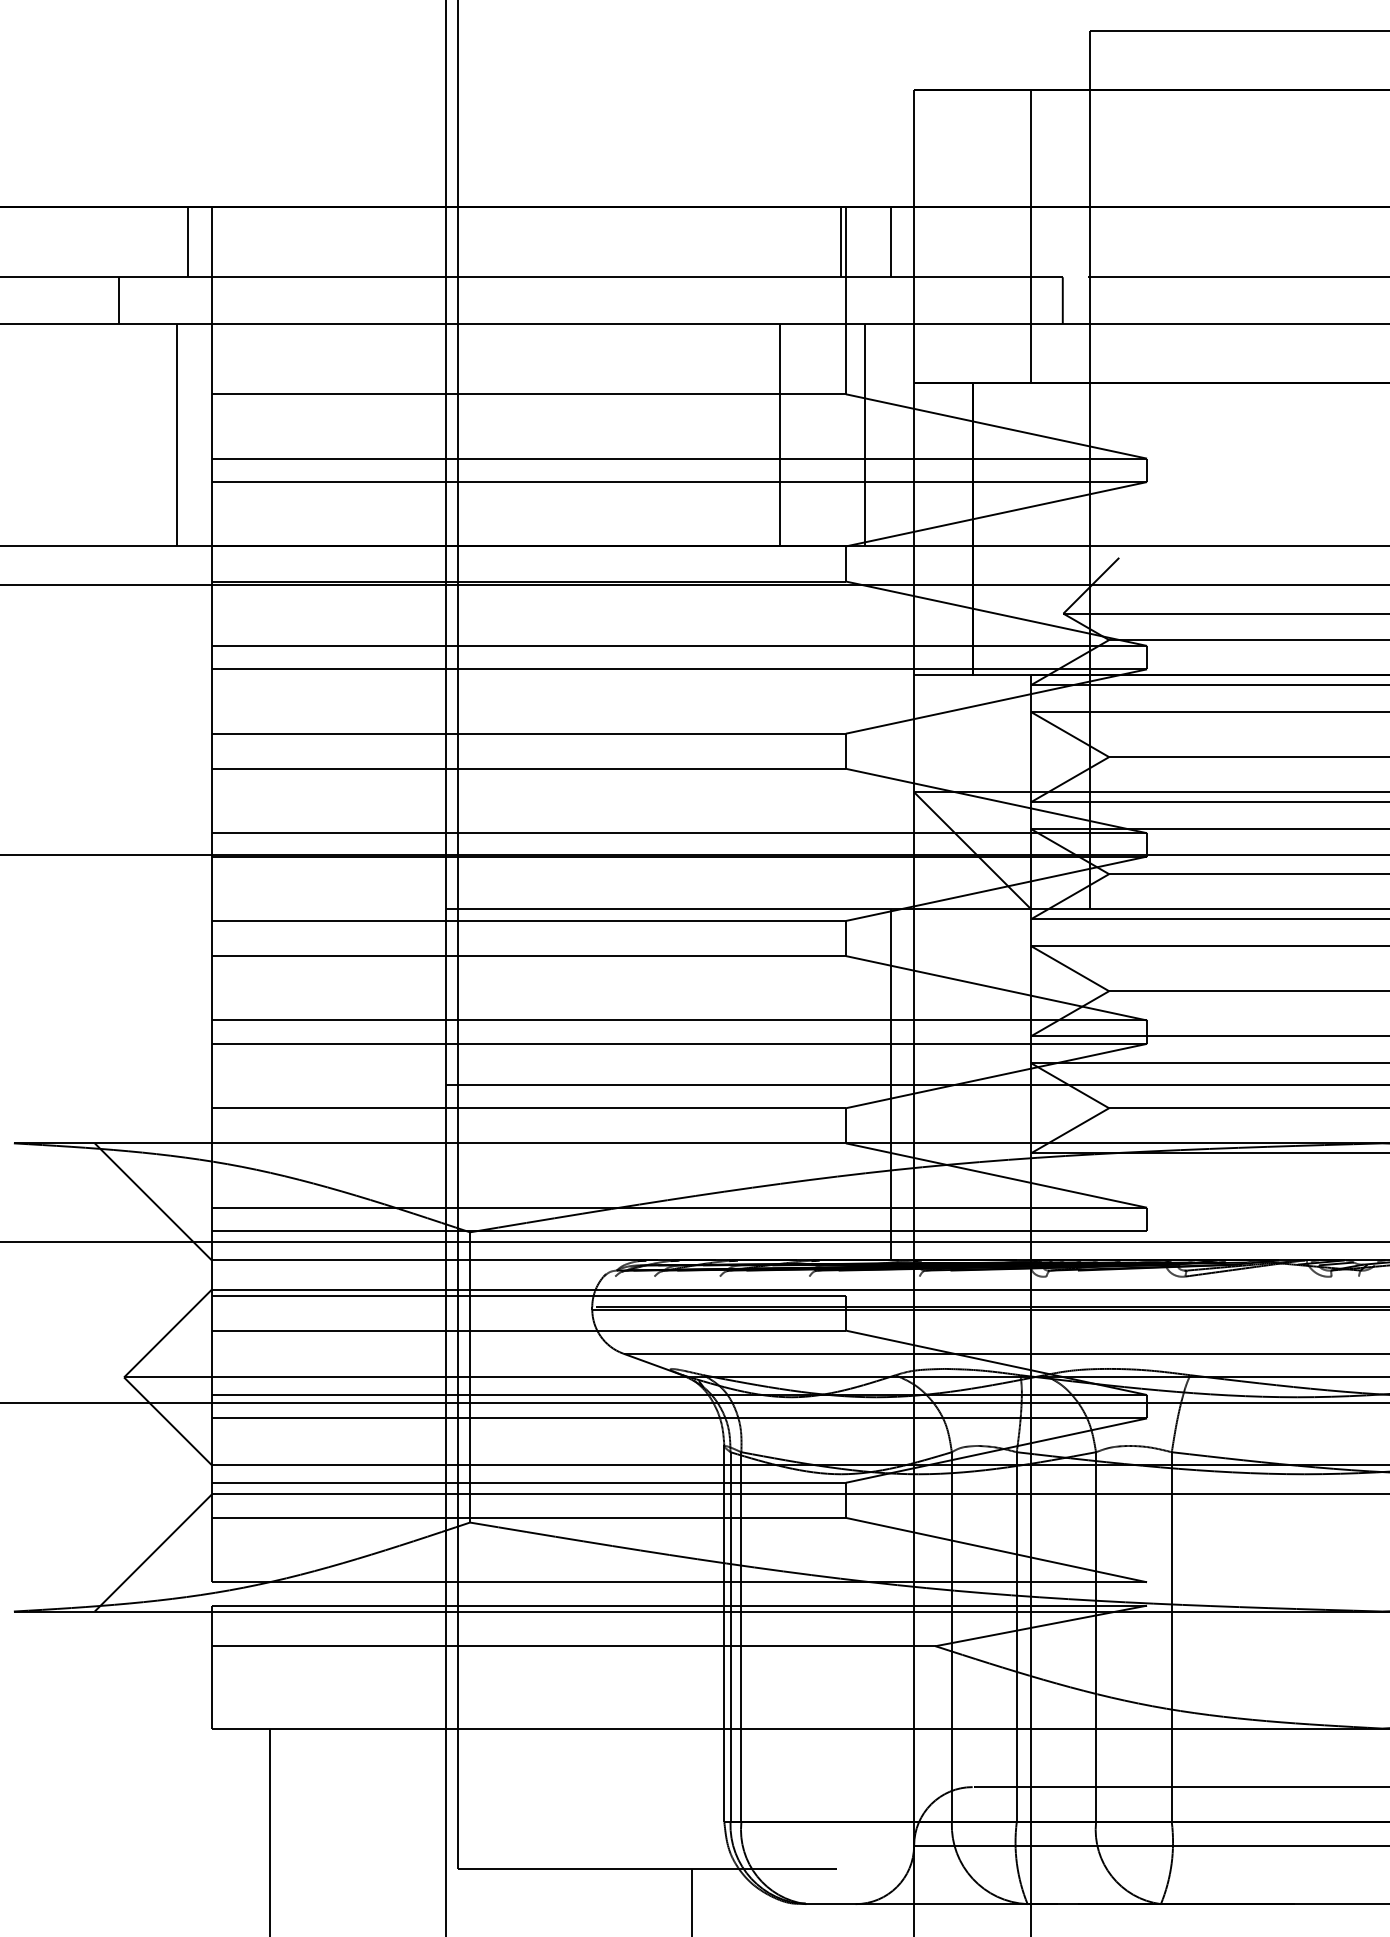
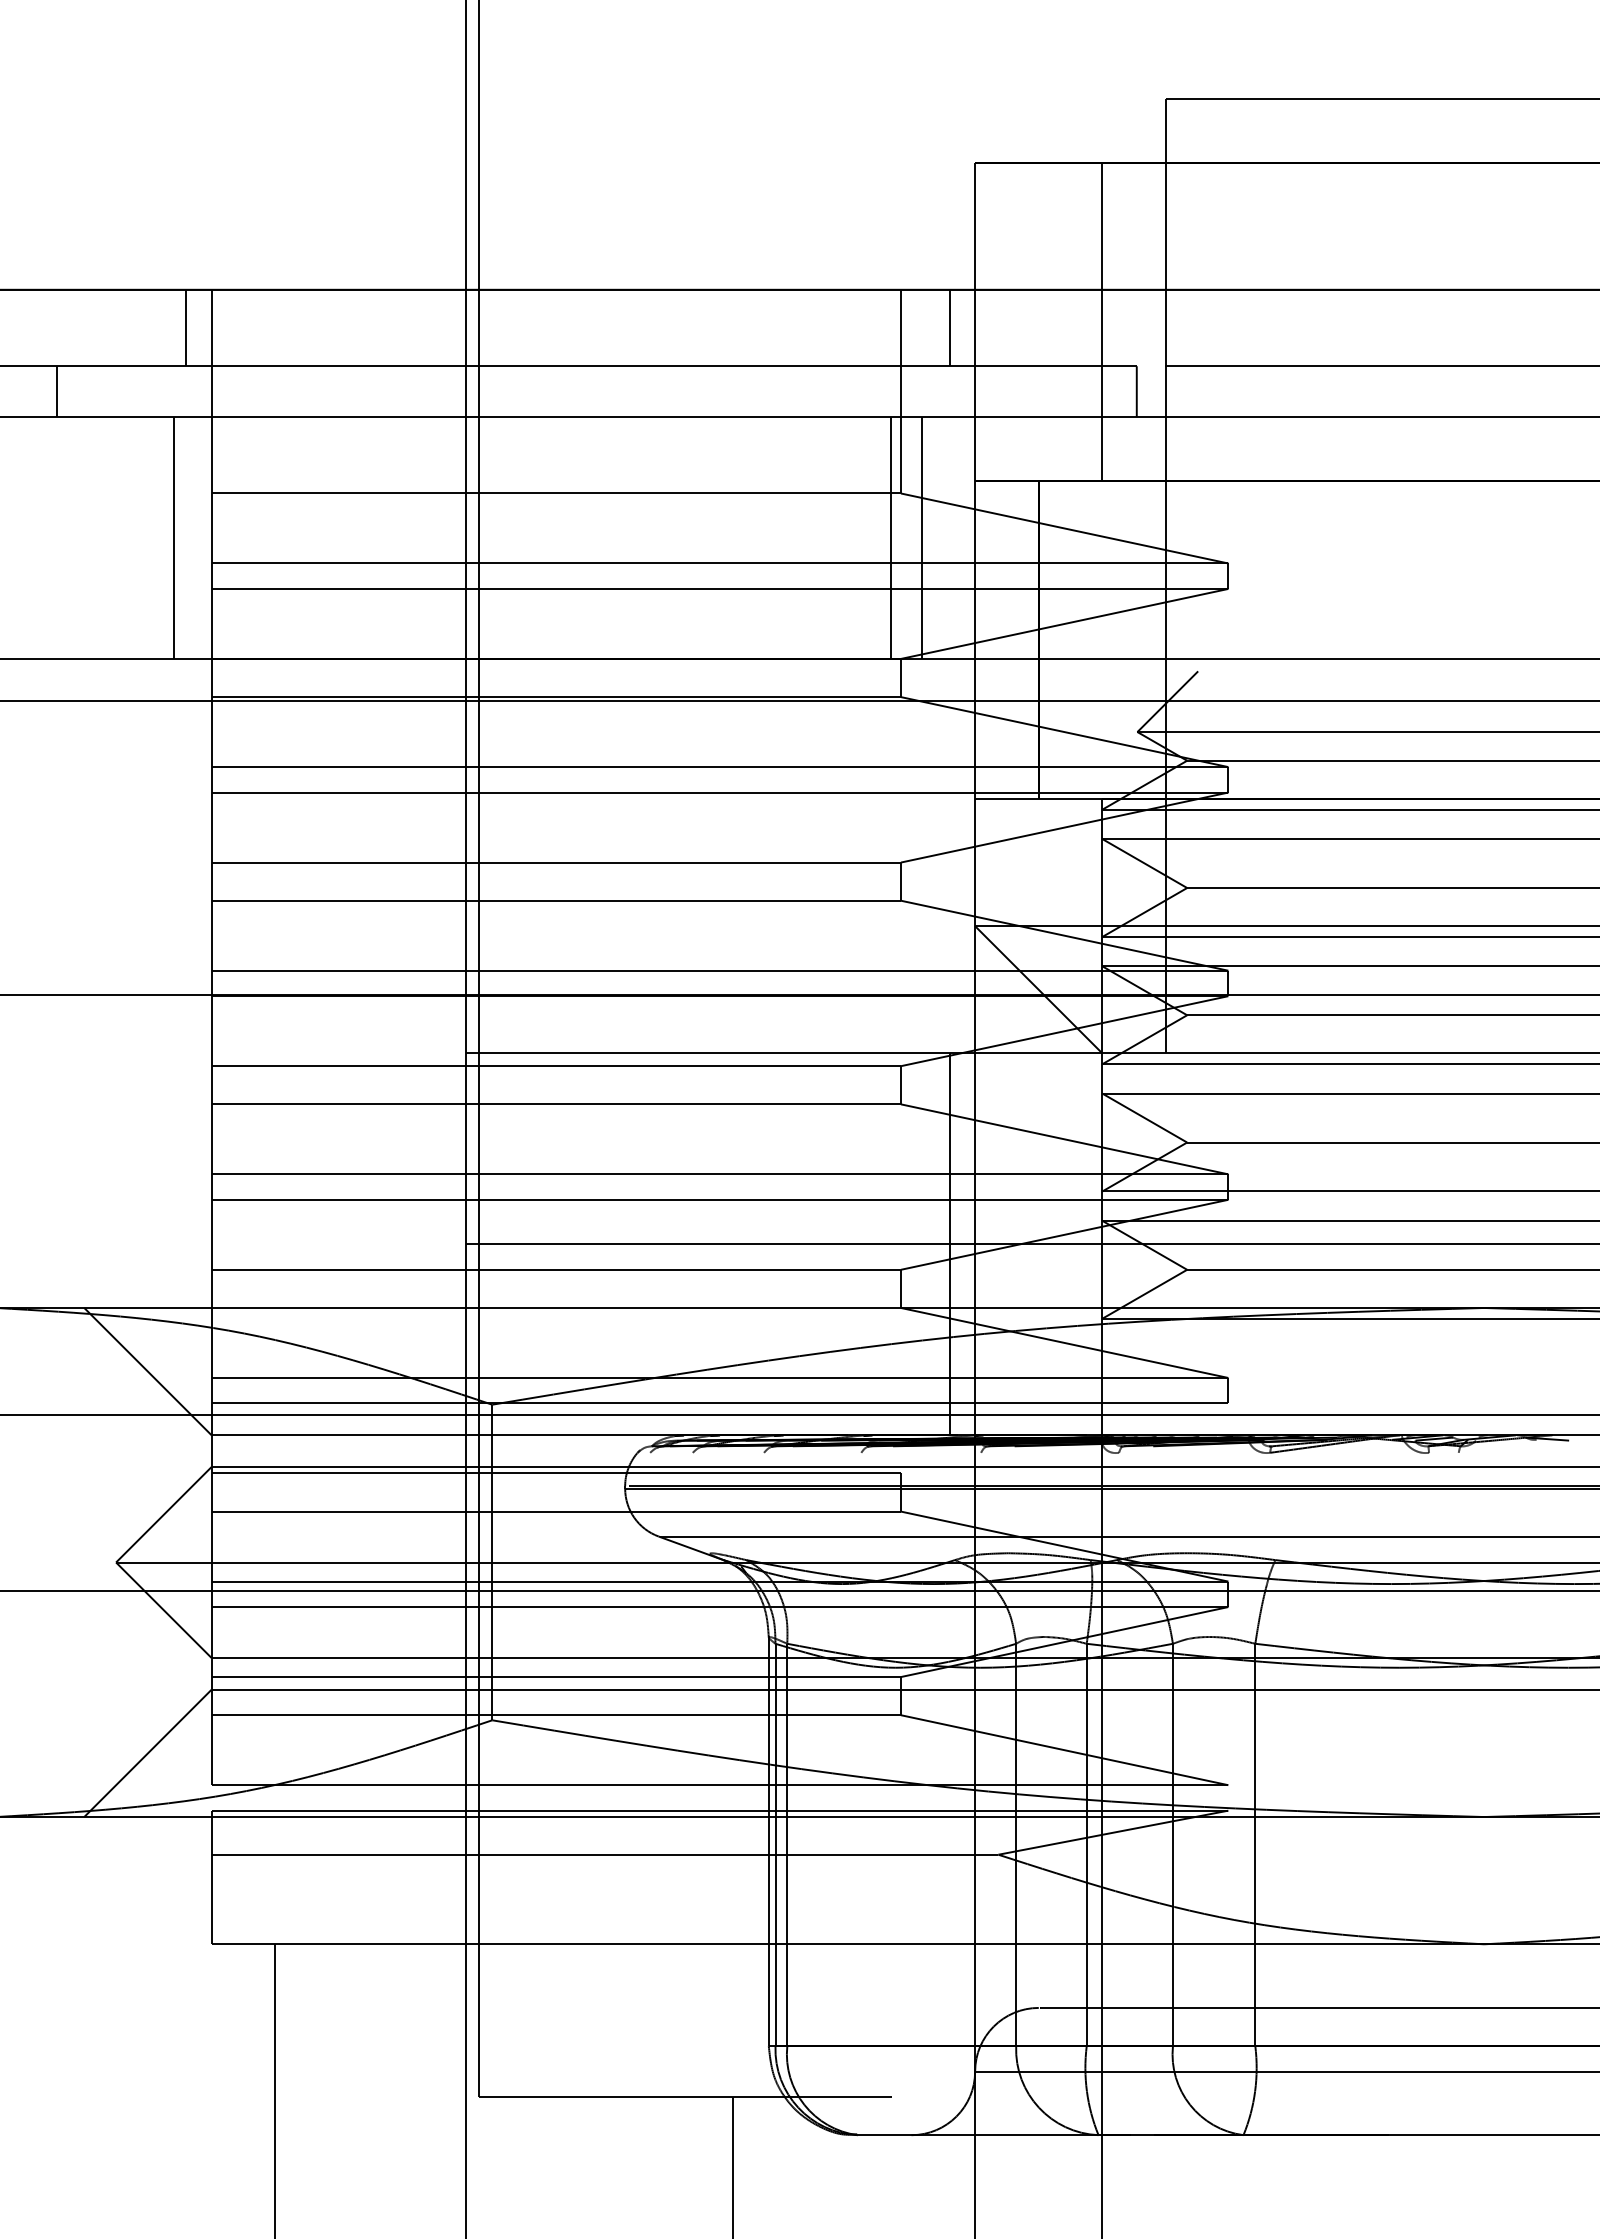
line: (840, 241) -> (895, 327), removed
line: (118, 300) -> (56, 391), moved
line: (780, 434) -> (891, 537), moved

